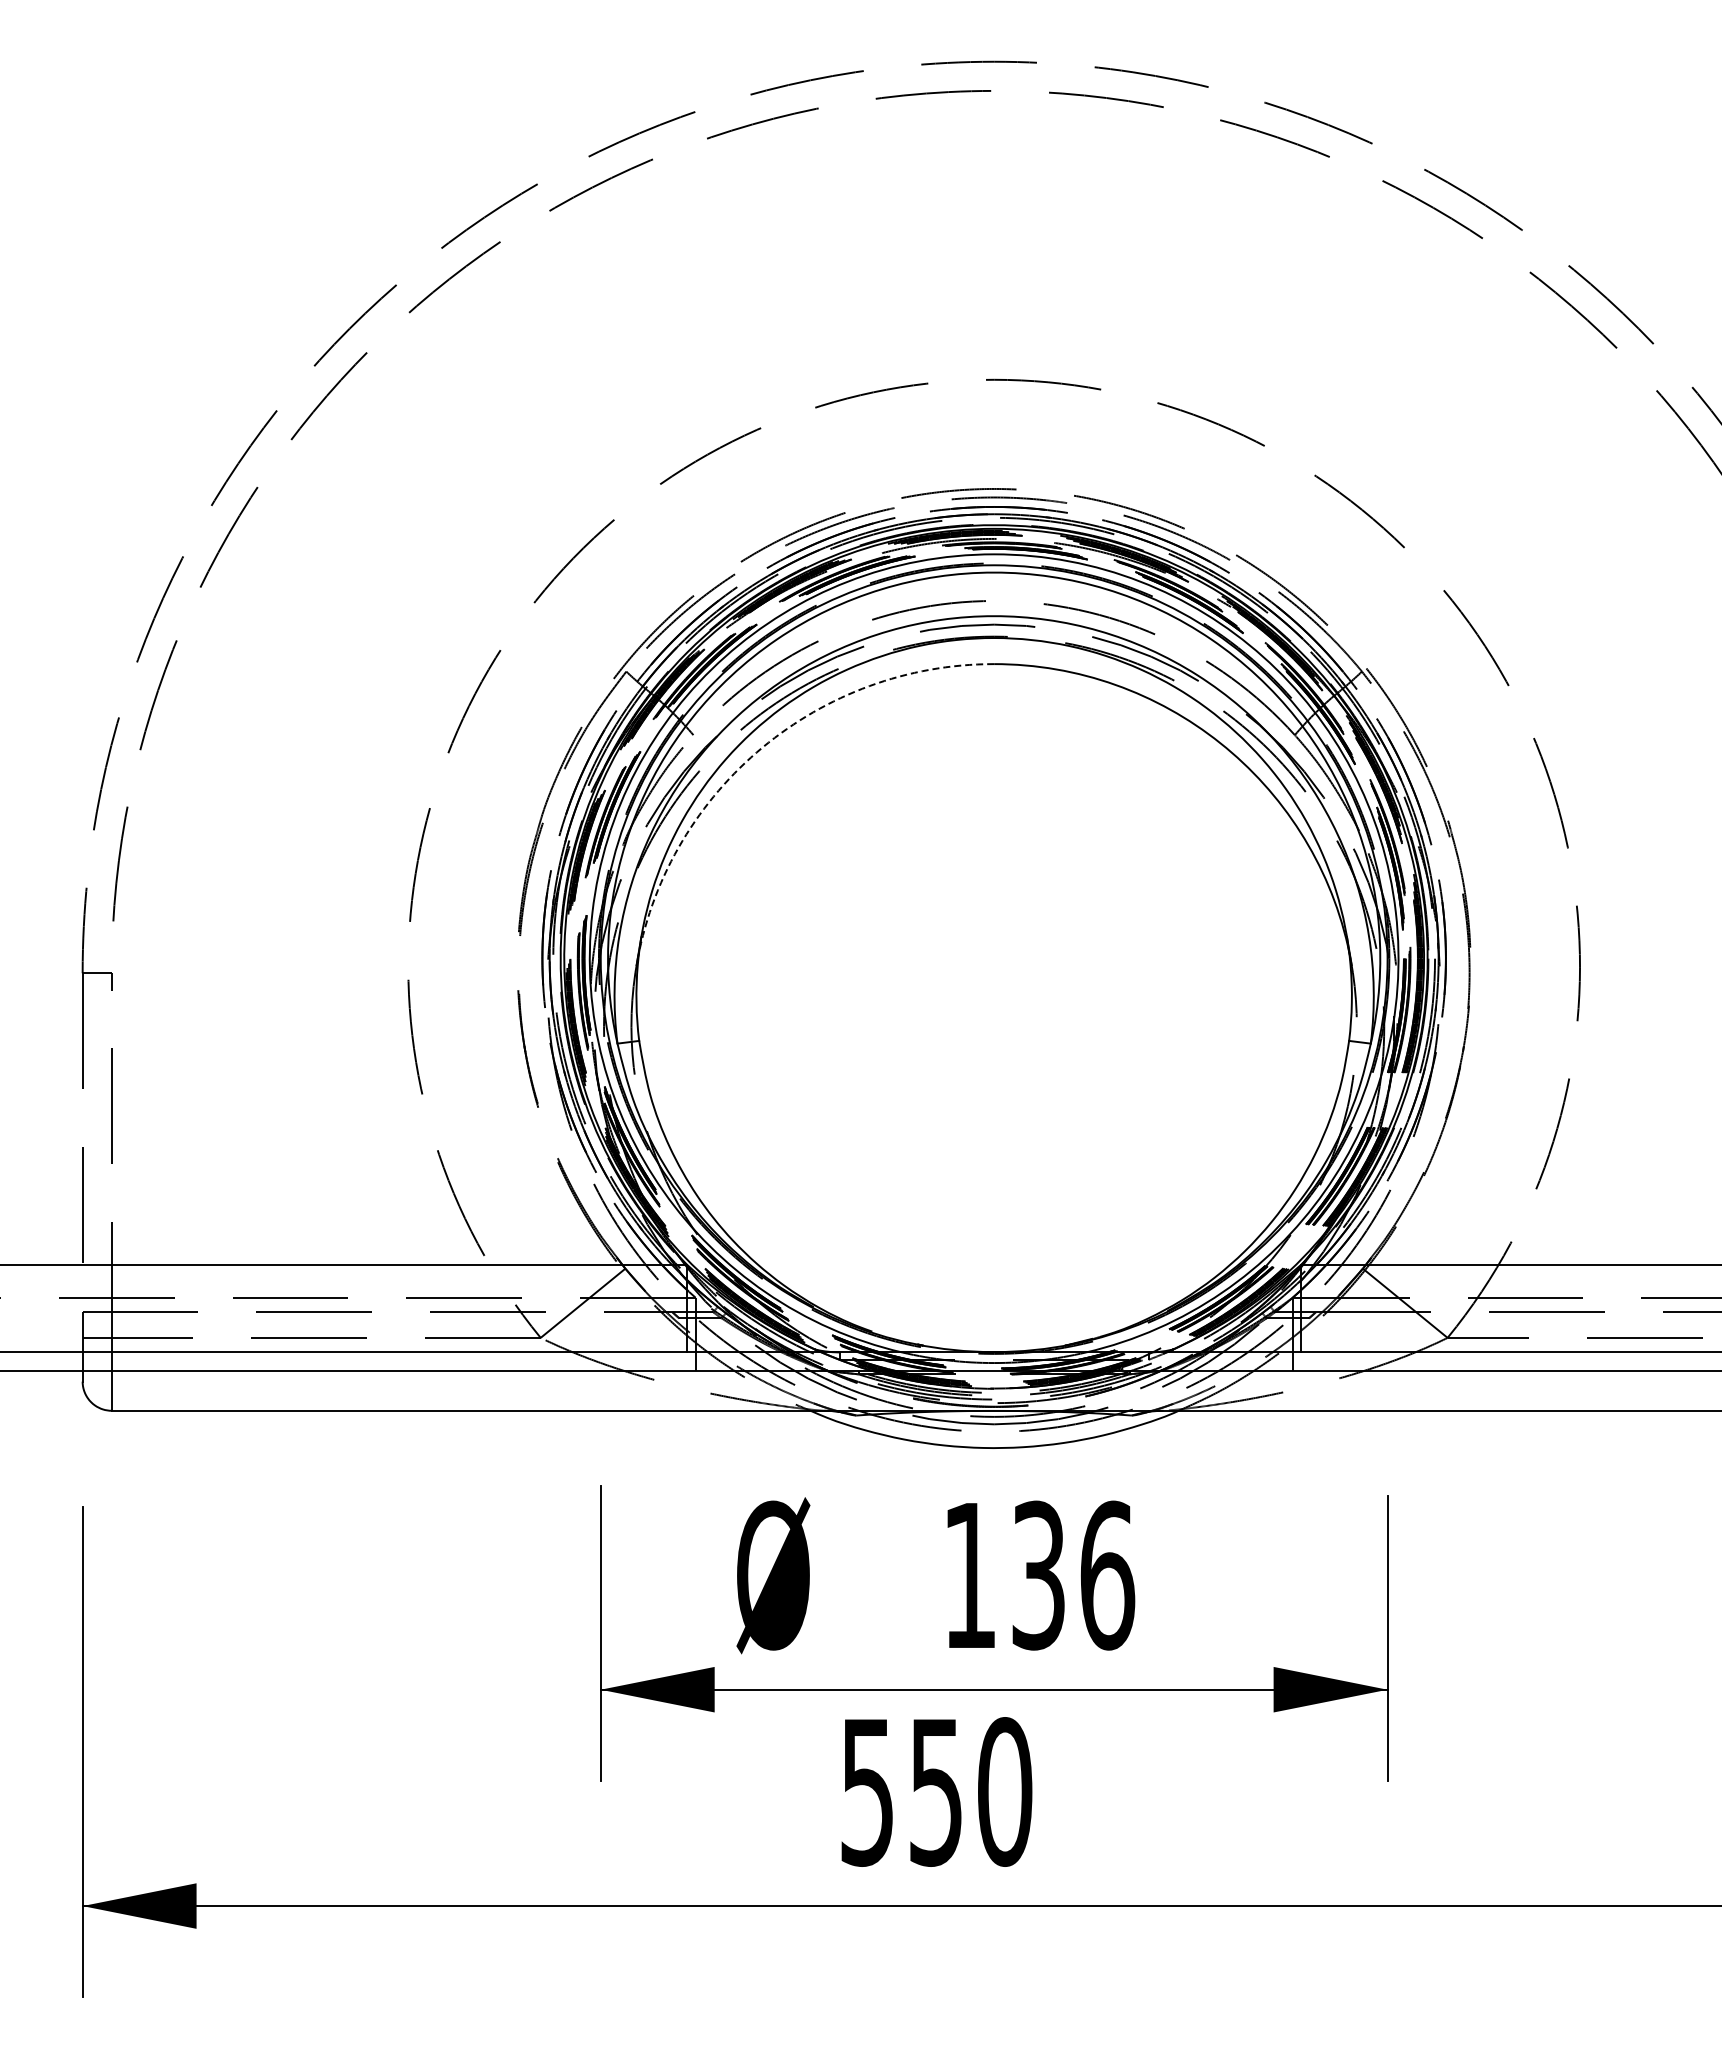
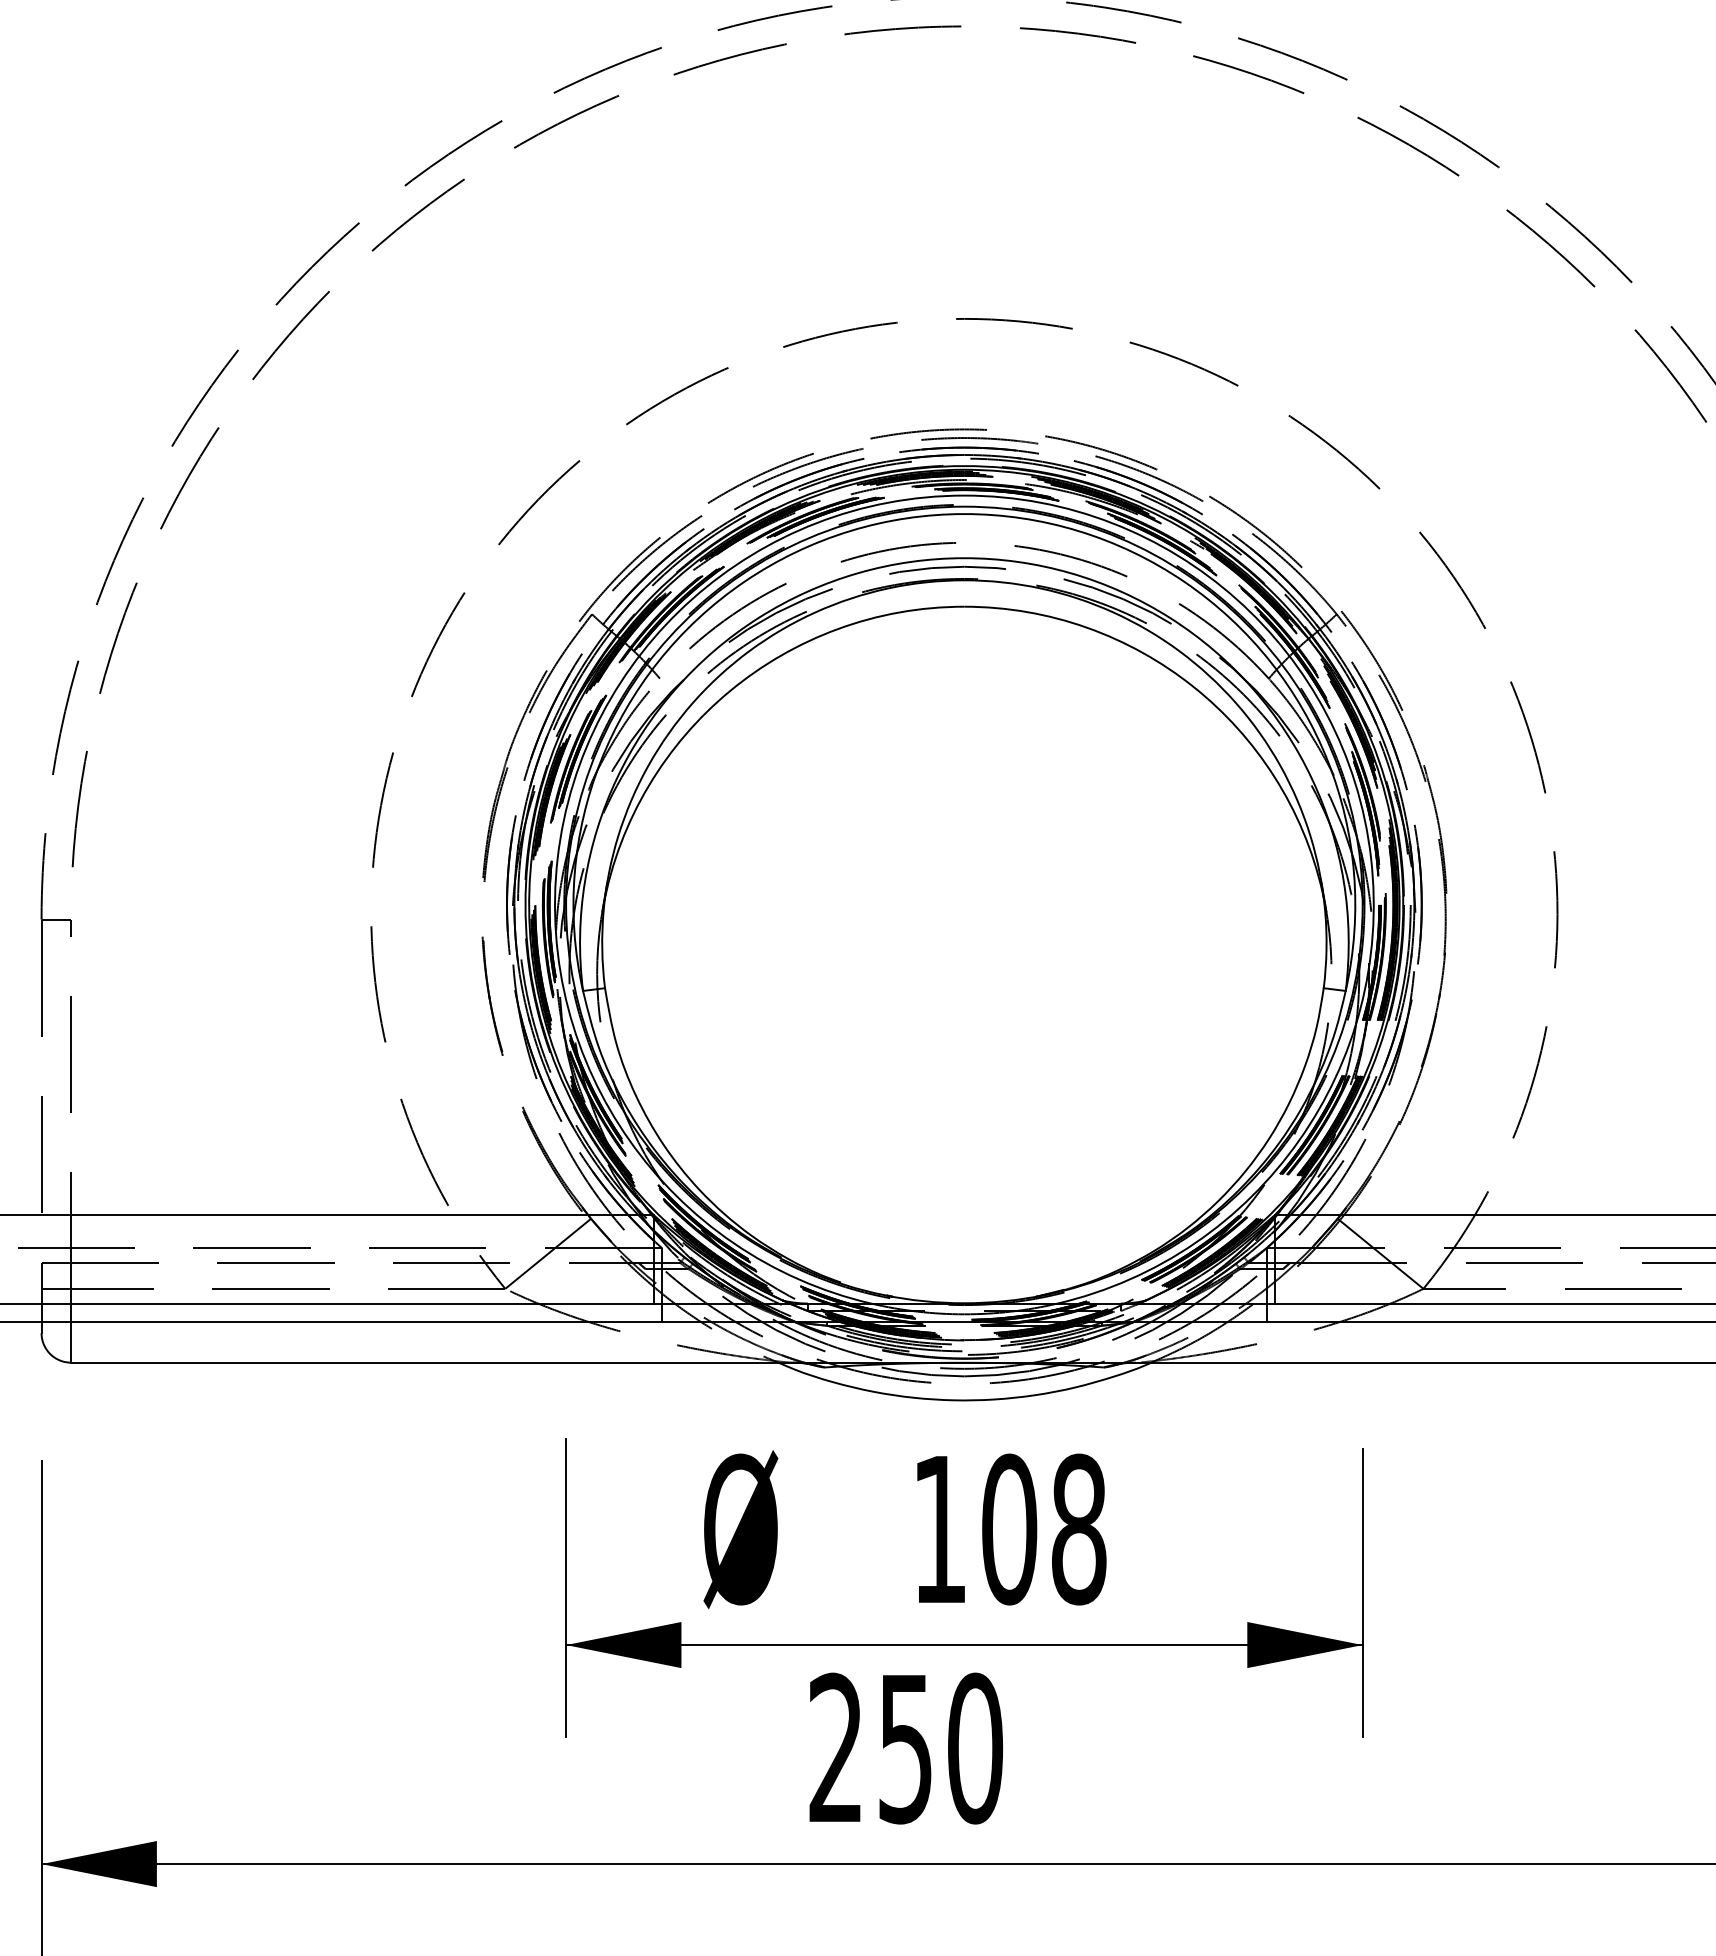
arc: (762, 747) -> (729, 691), dashed -> solid
text: (1073, 1575) -> (1044, 1529), 136 -> 108
text: (866, 1791) -> (835, 1748), 550 -> 250

